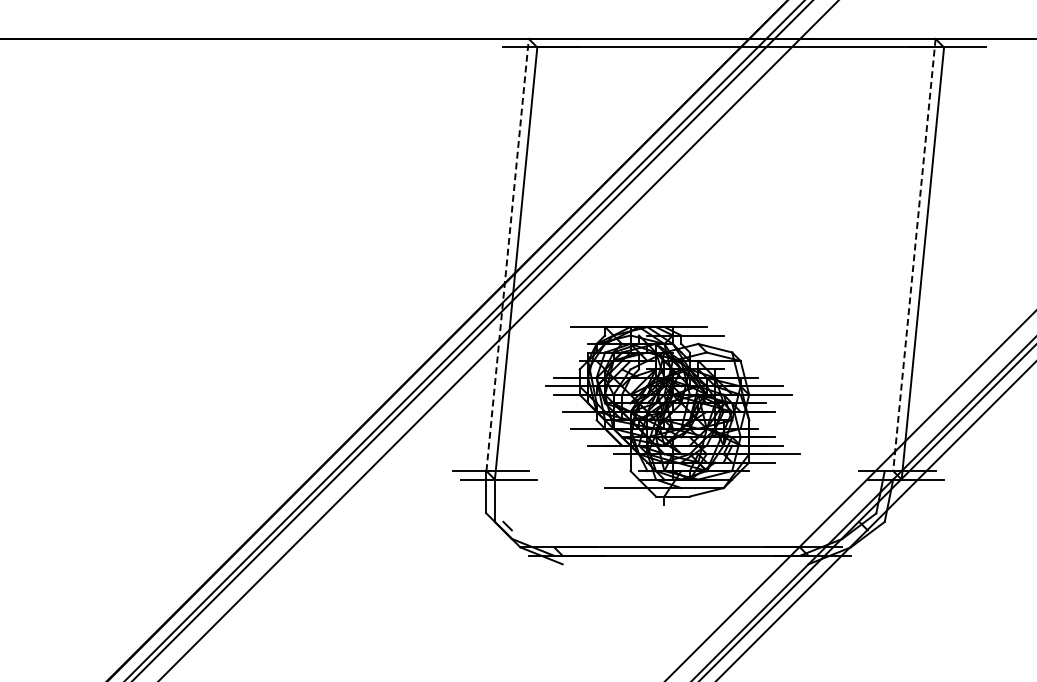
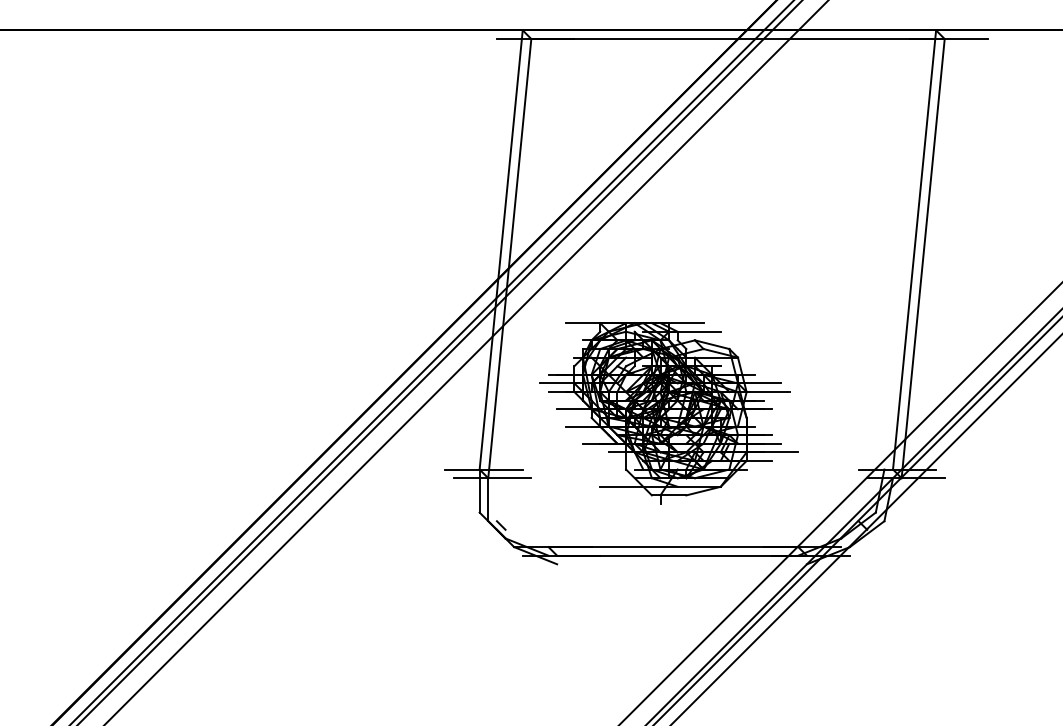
line: (507, 254) -> (501, 249), dashed -> solid
line: (914, 254) -> (914, 249), dashed -> solid

